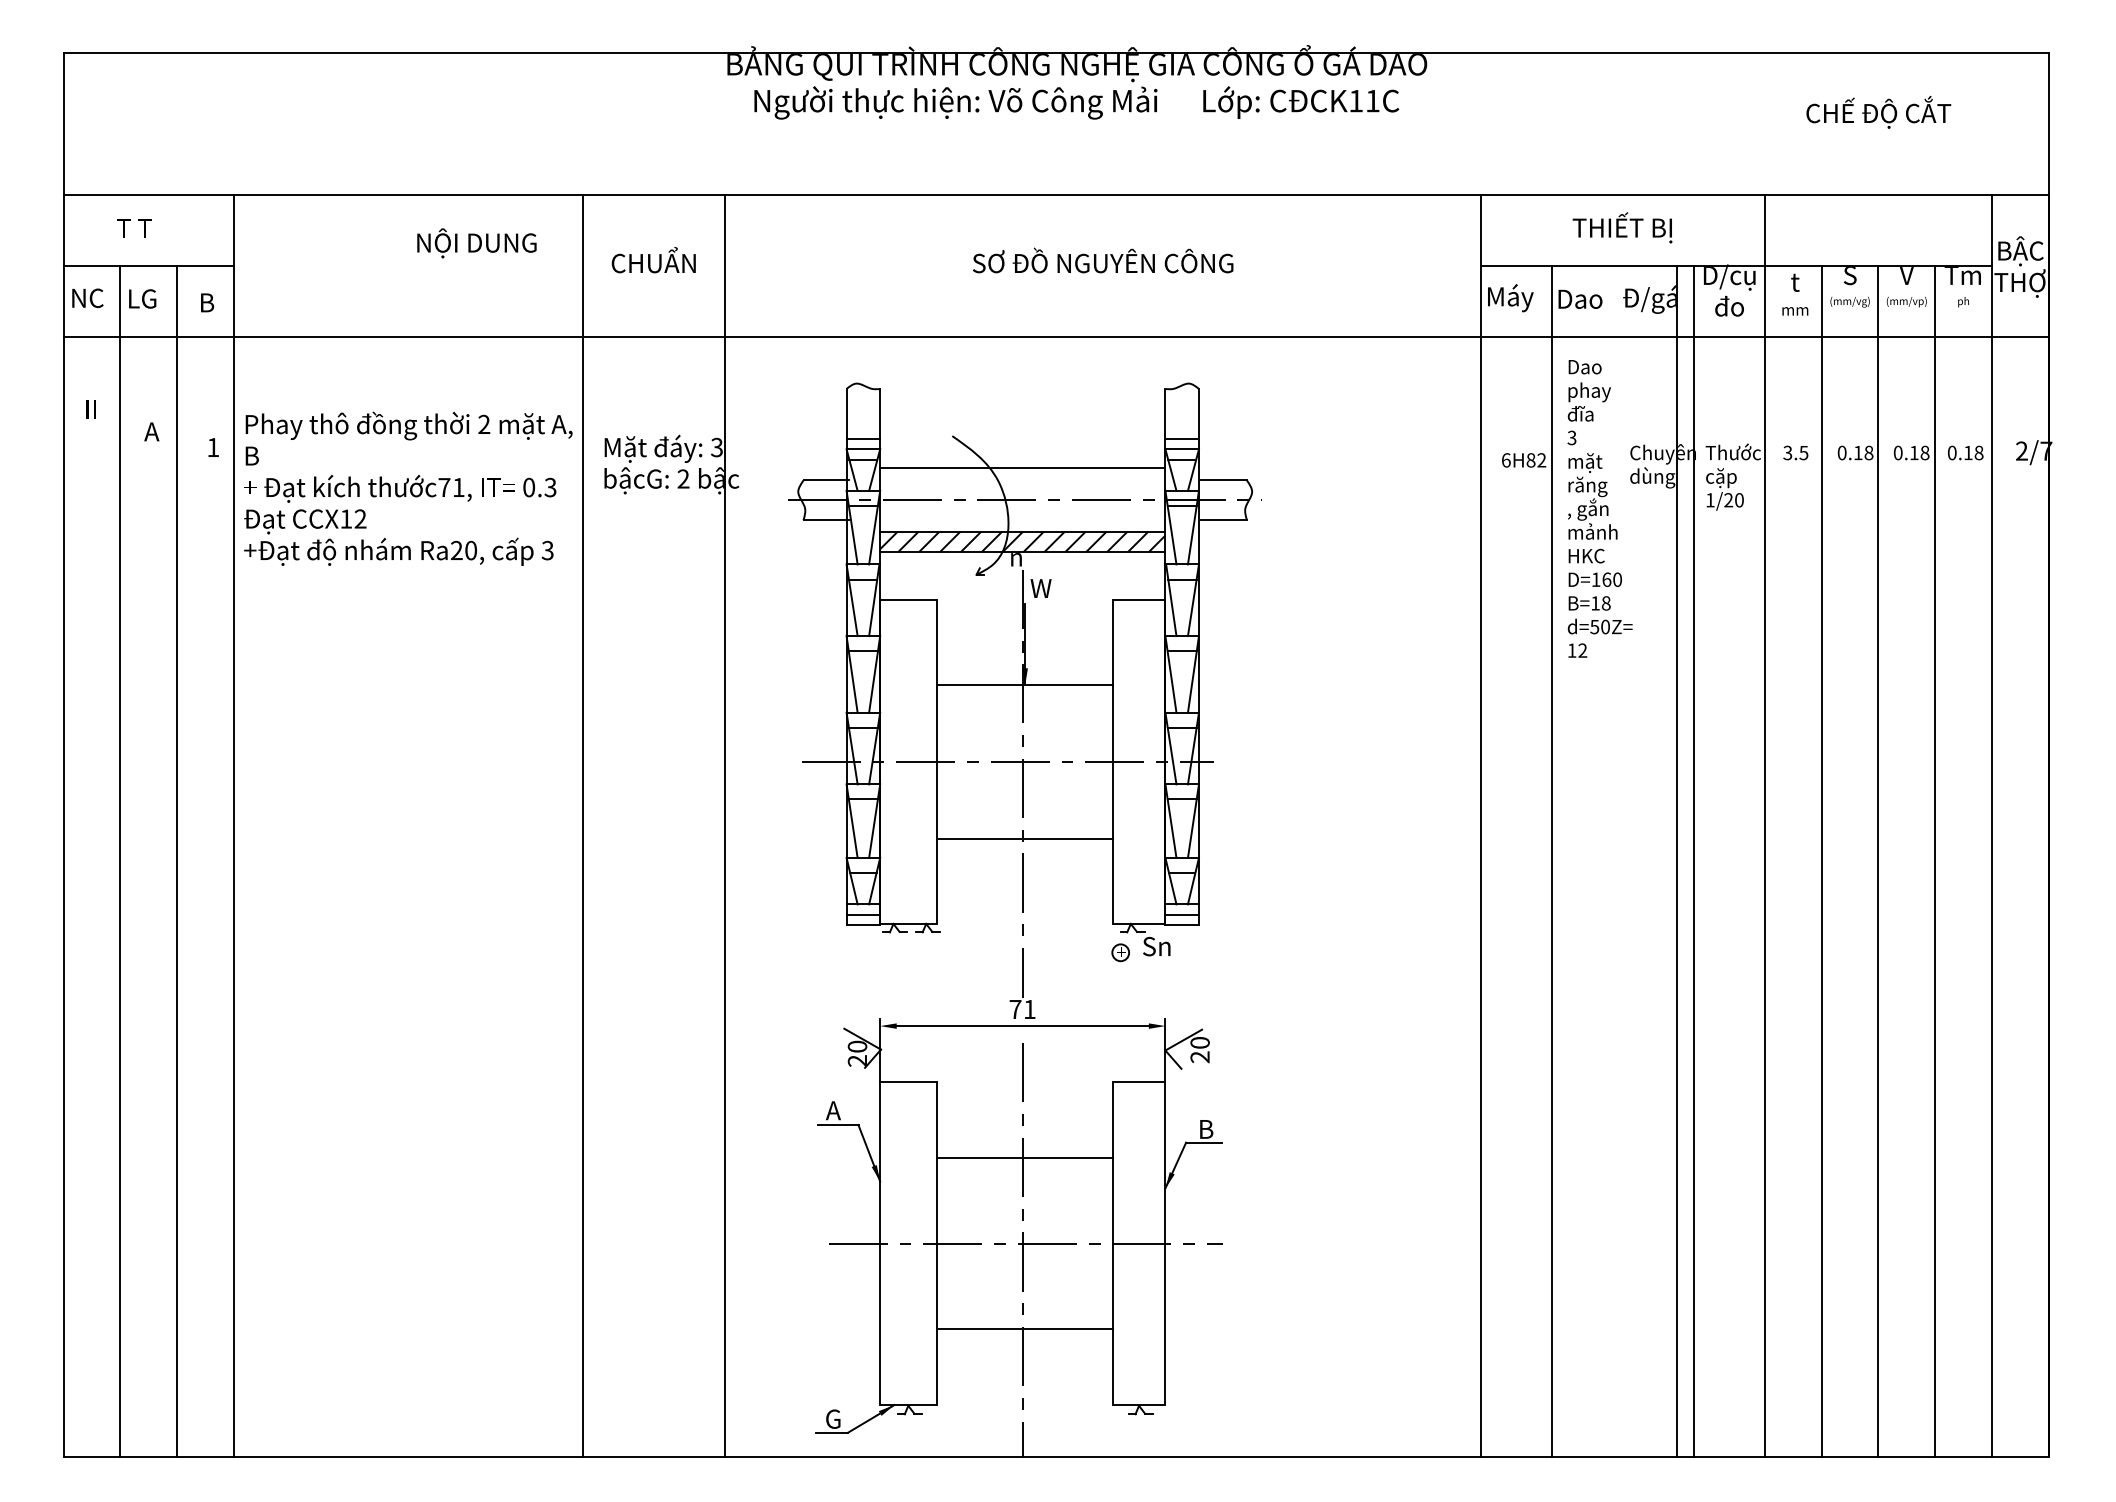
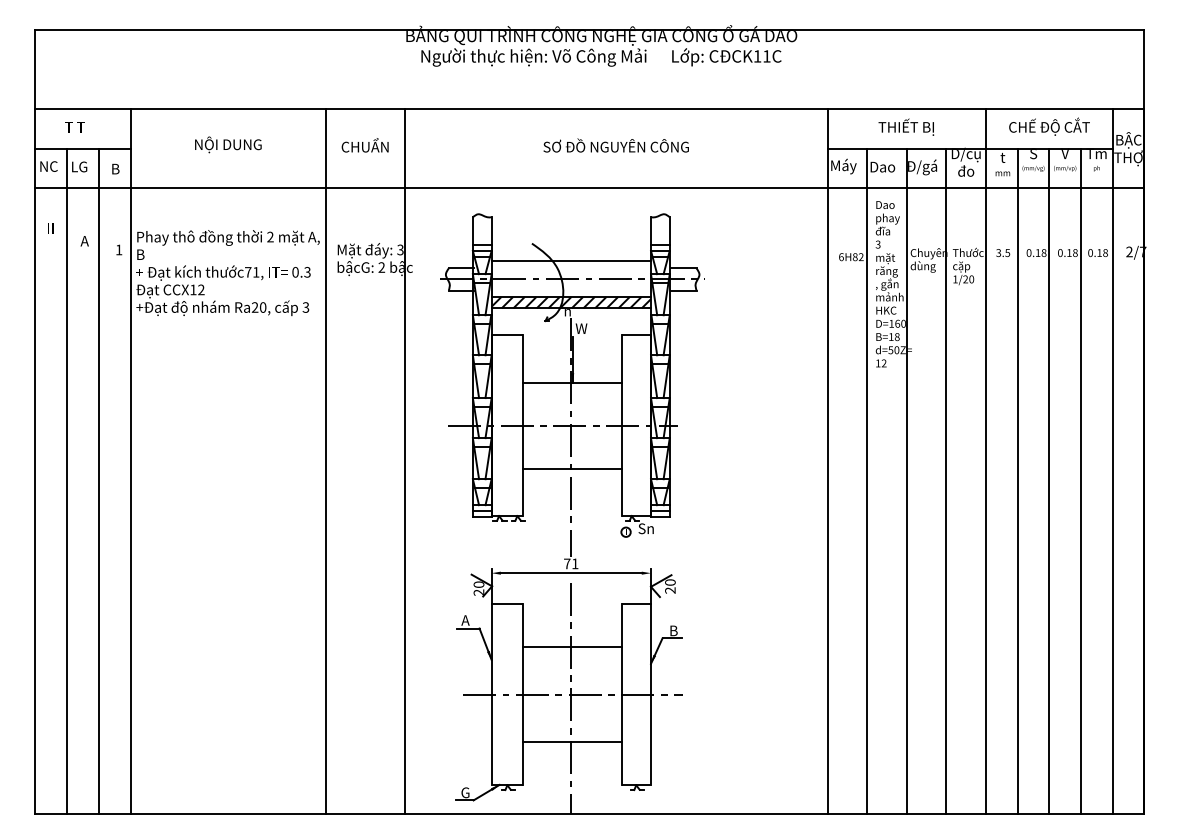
text: (1878, 111) -> (1049, 126), moved
text: (477, 242) -> (228, 144), moved
line: (1676, 860) -> (906, 480), moved

